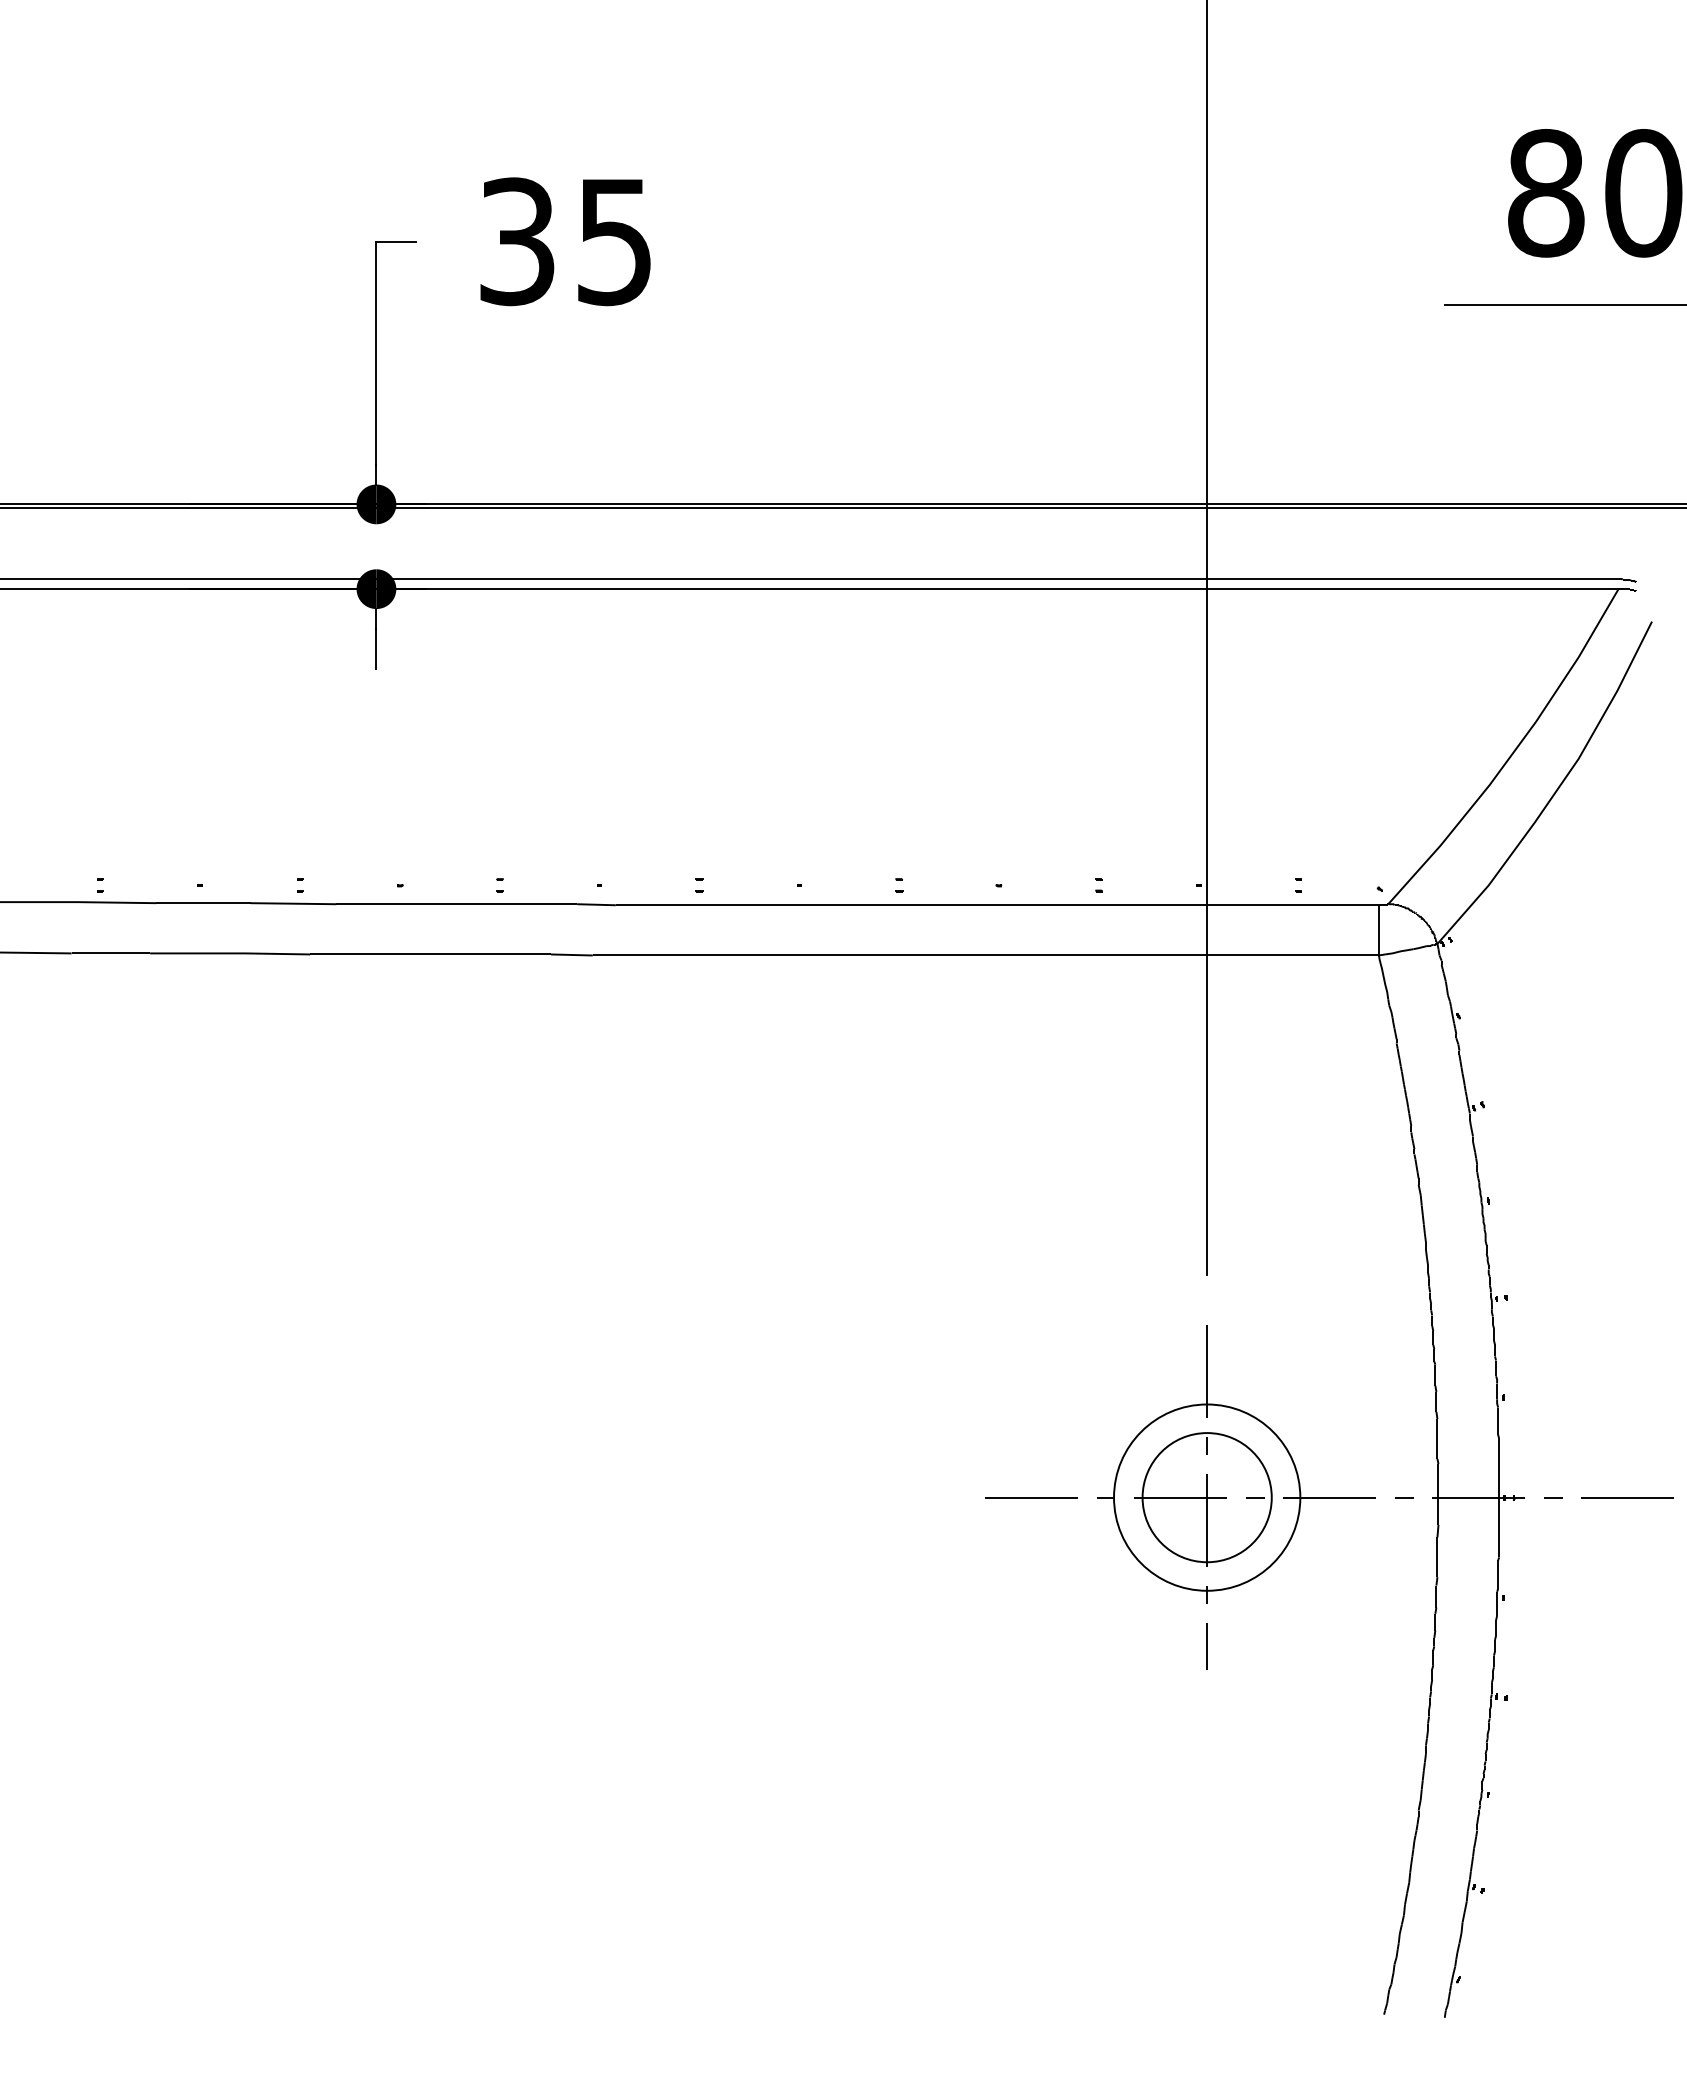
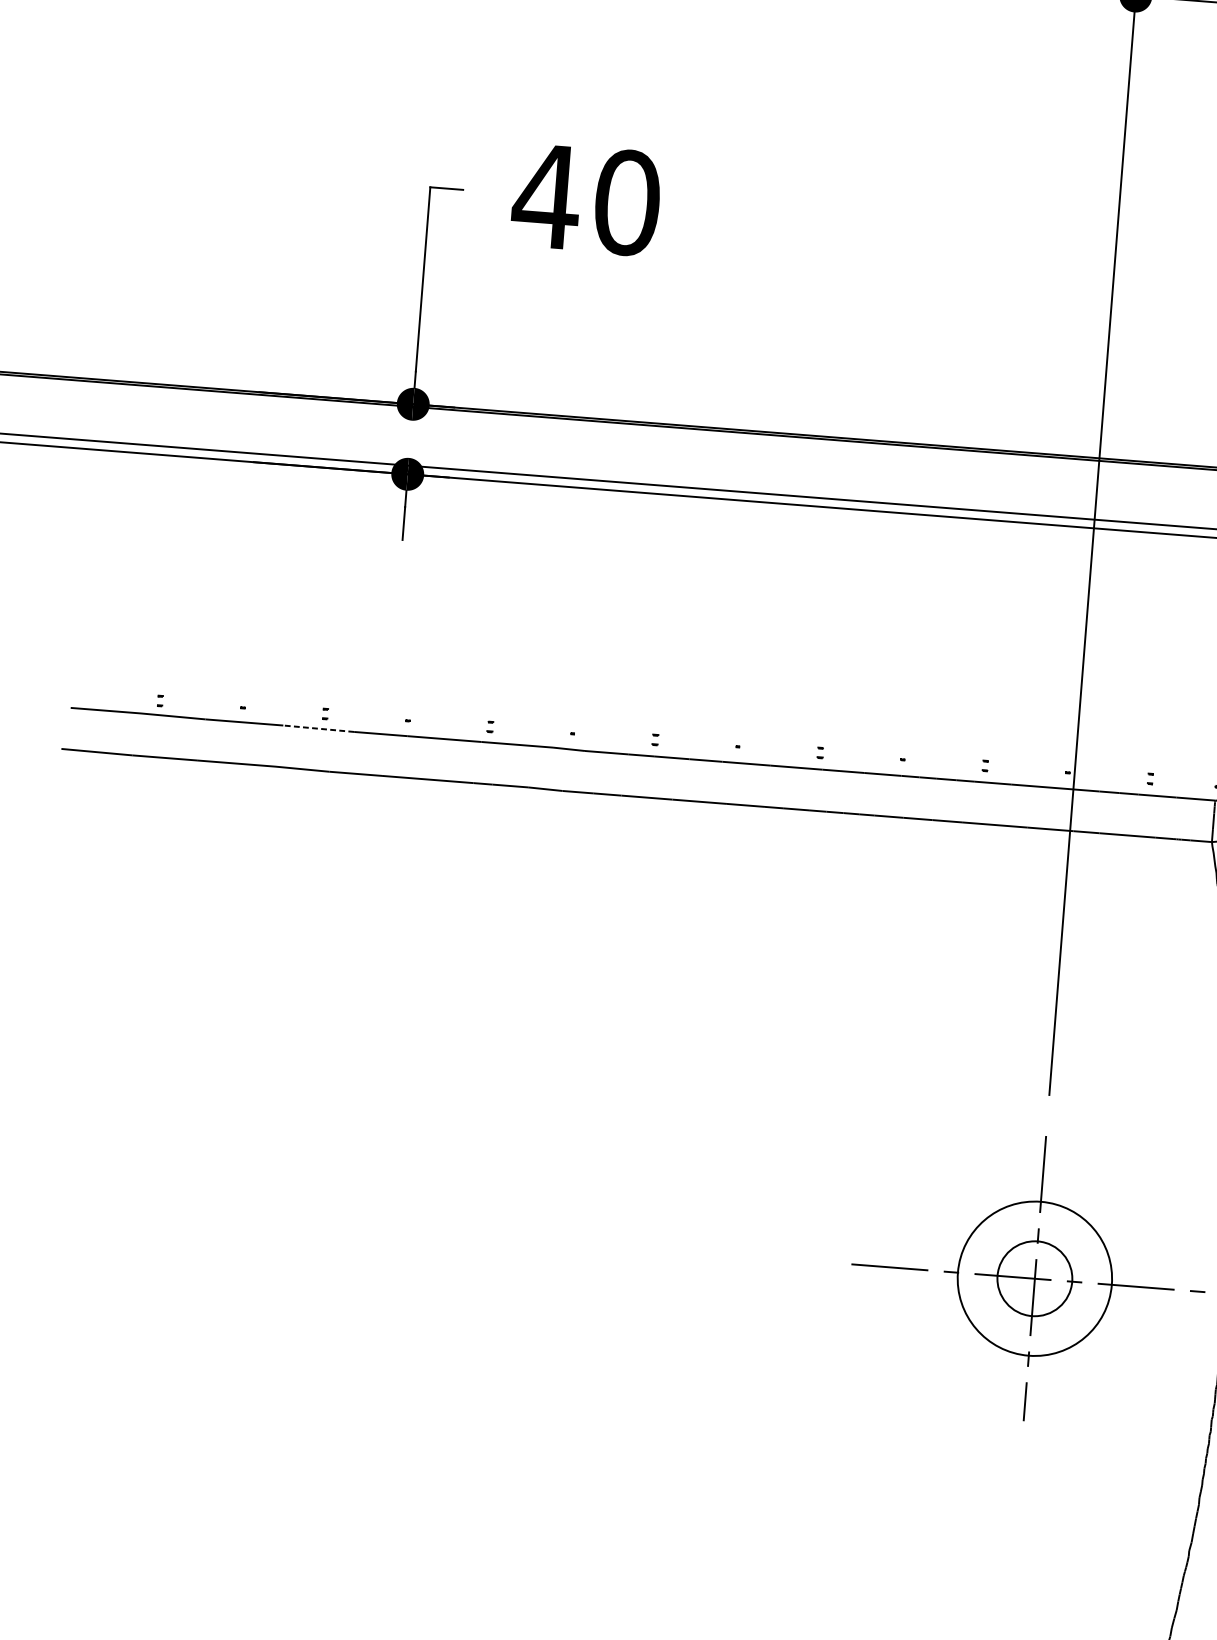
text: (564, 241) -> (585, 199), 35 -> 40
line: (293, 903) -> (318, 728), solid -> dashed
circle: (1206, 1497) -> (1034, 1278), size x0.7

